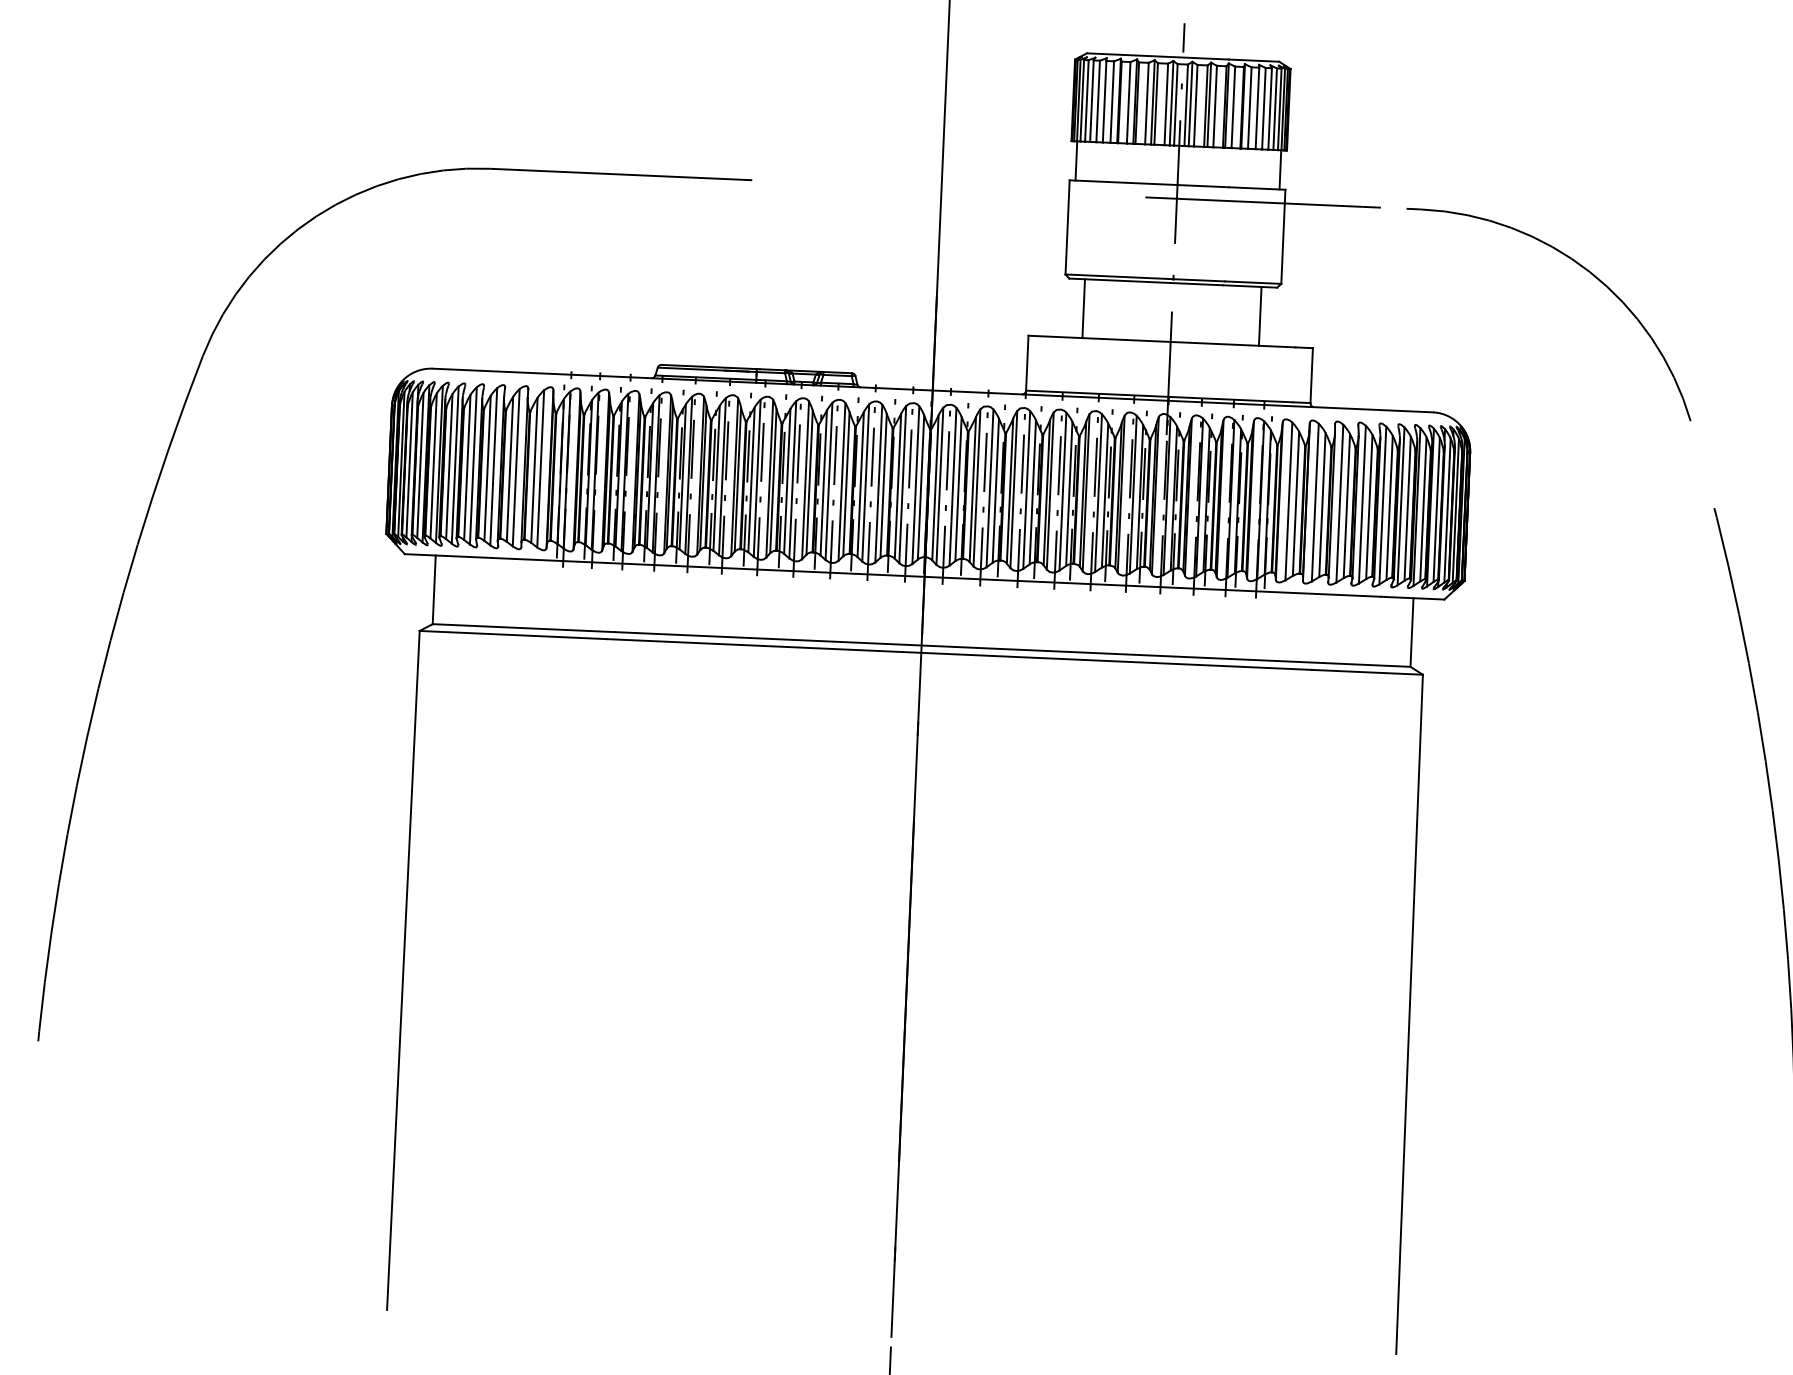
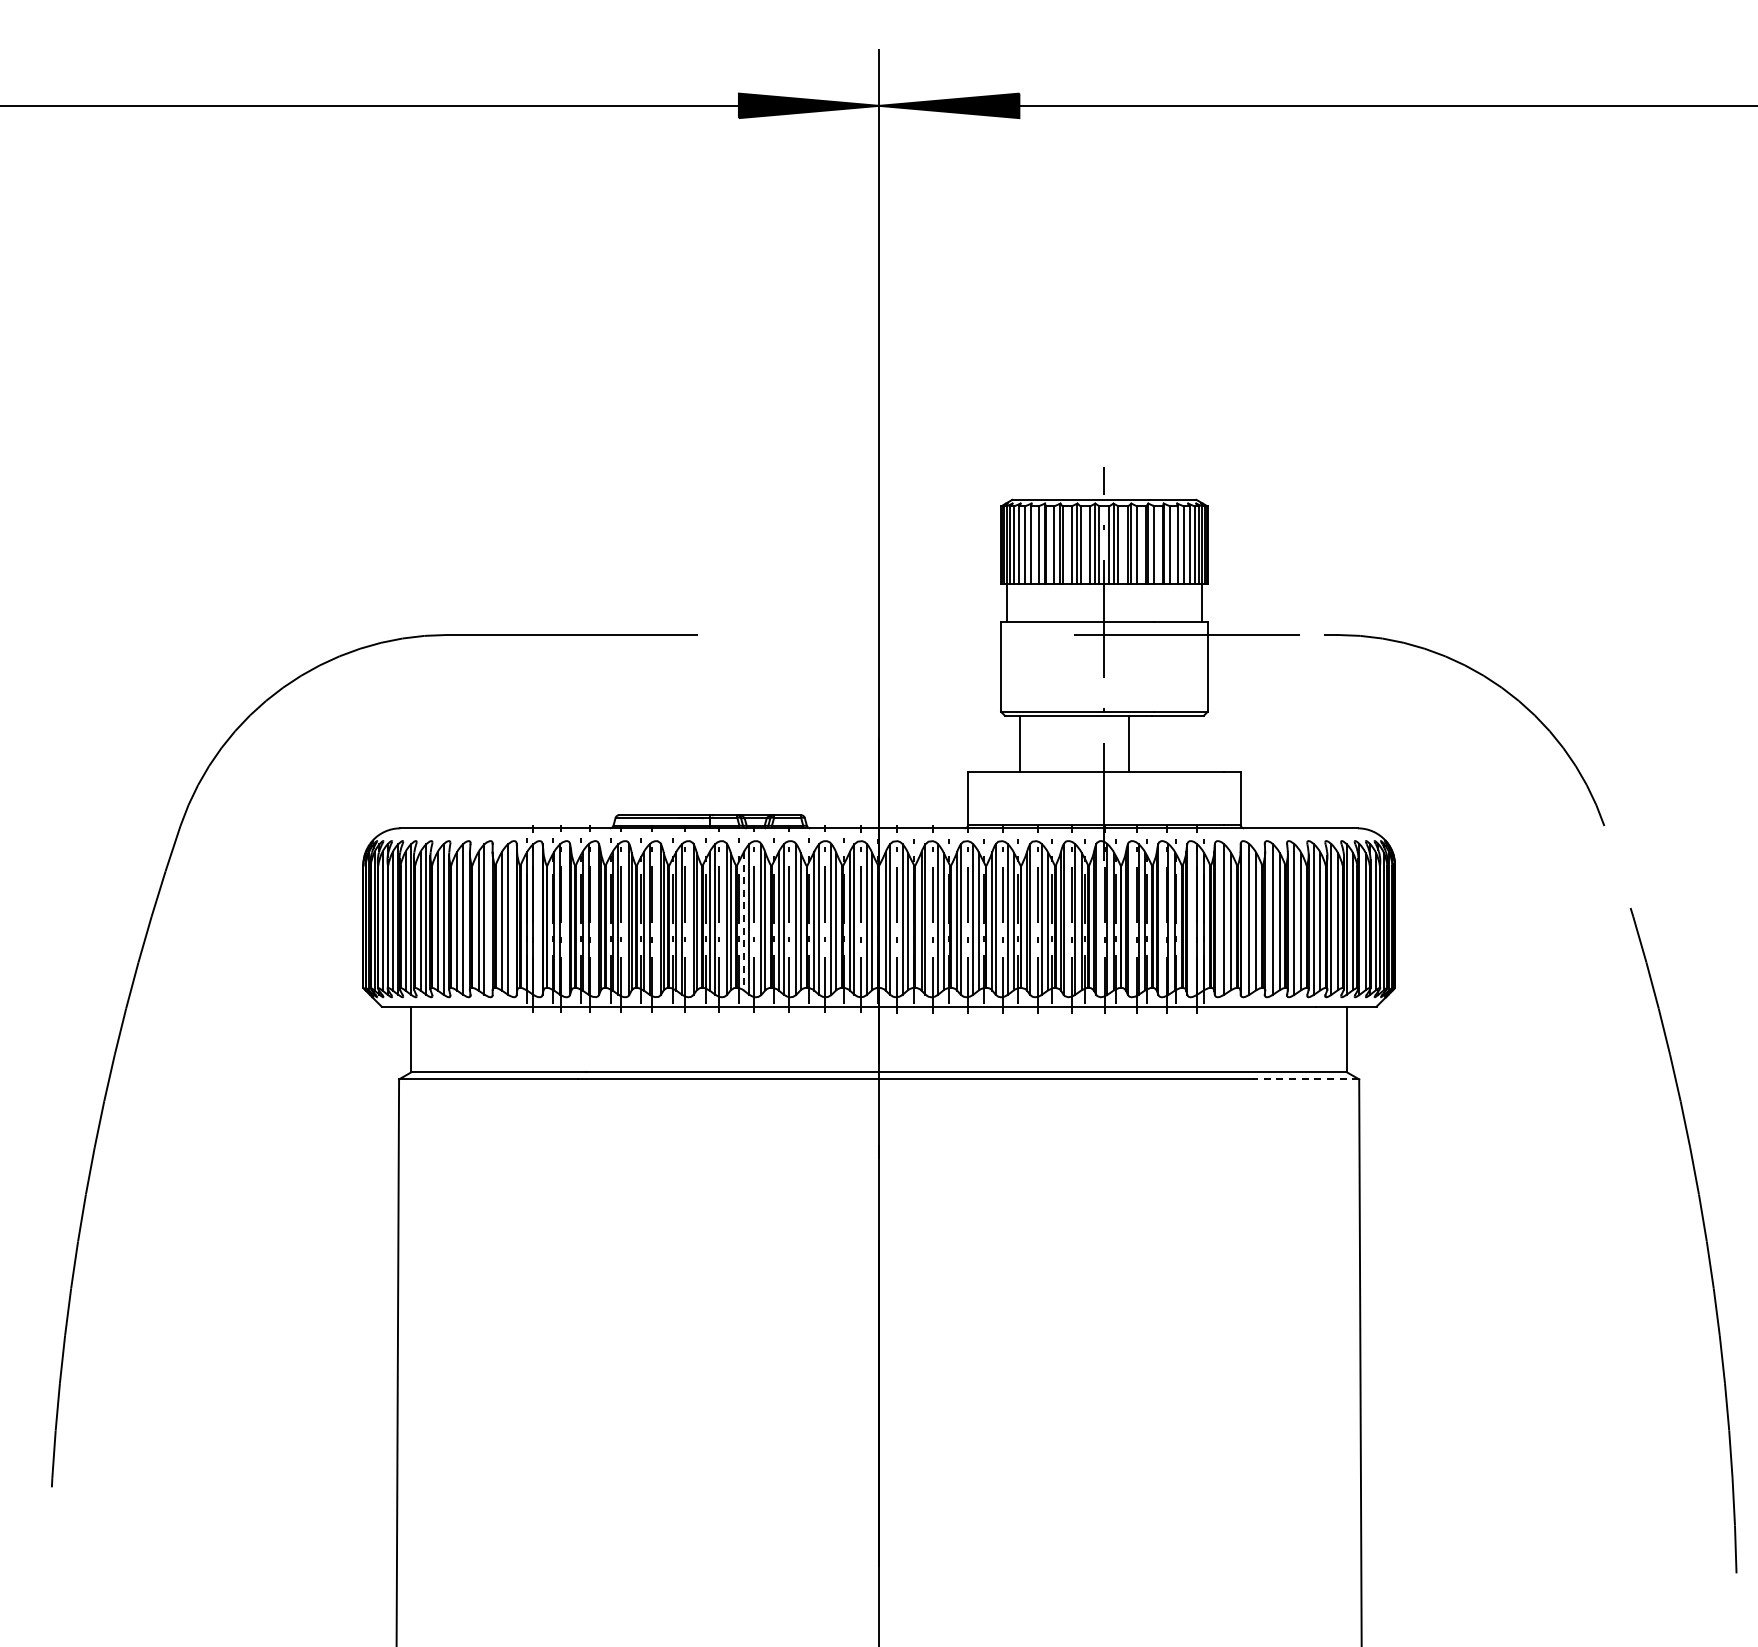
line: (1259, 315) -> (1128, 743), moved
line: (786, 481) -> (743, 921), solid -> dashed
line: (1366, 672) -> (1305, 1079), solid -> dashed

